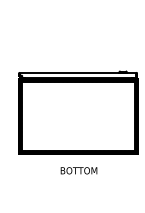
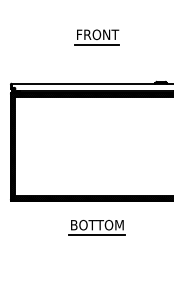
part: (78, 40) -> (96, 36), added
line: (78, 177) -> (96, 234), added

